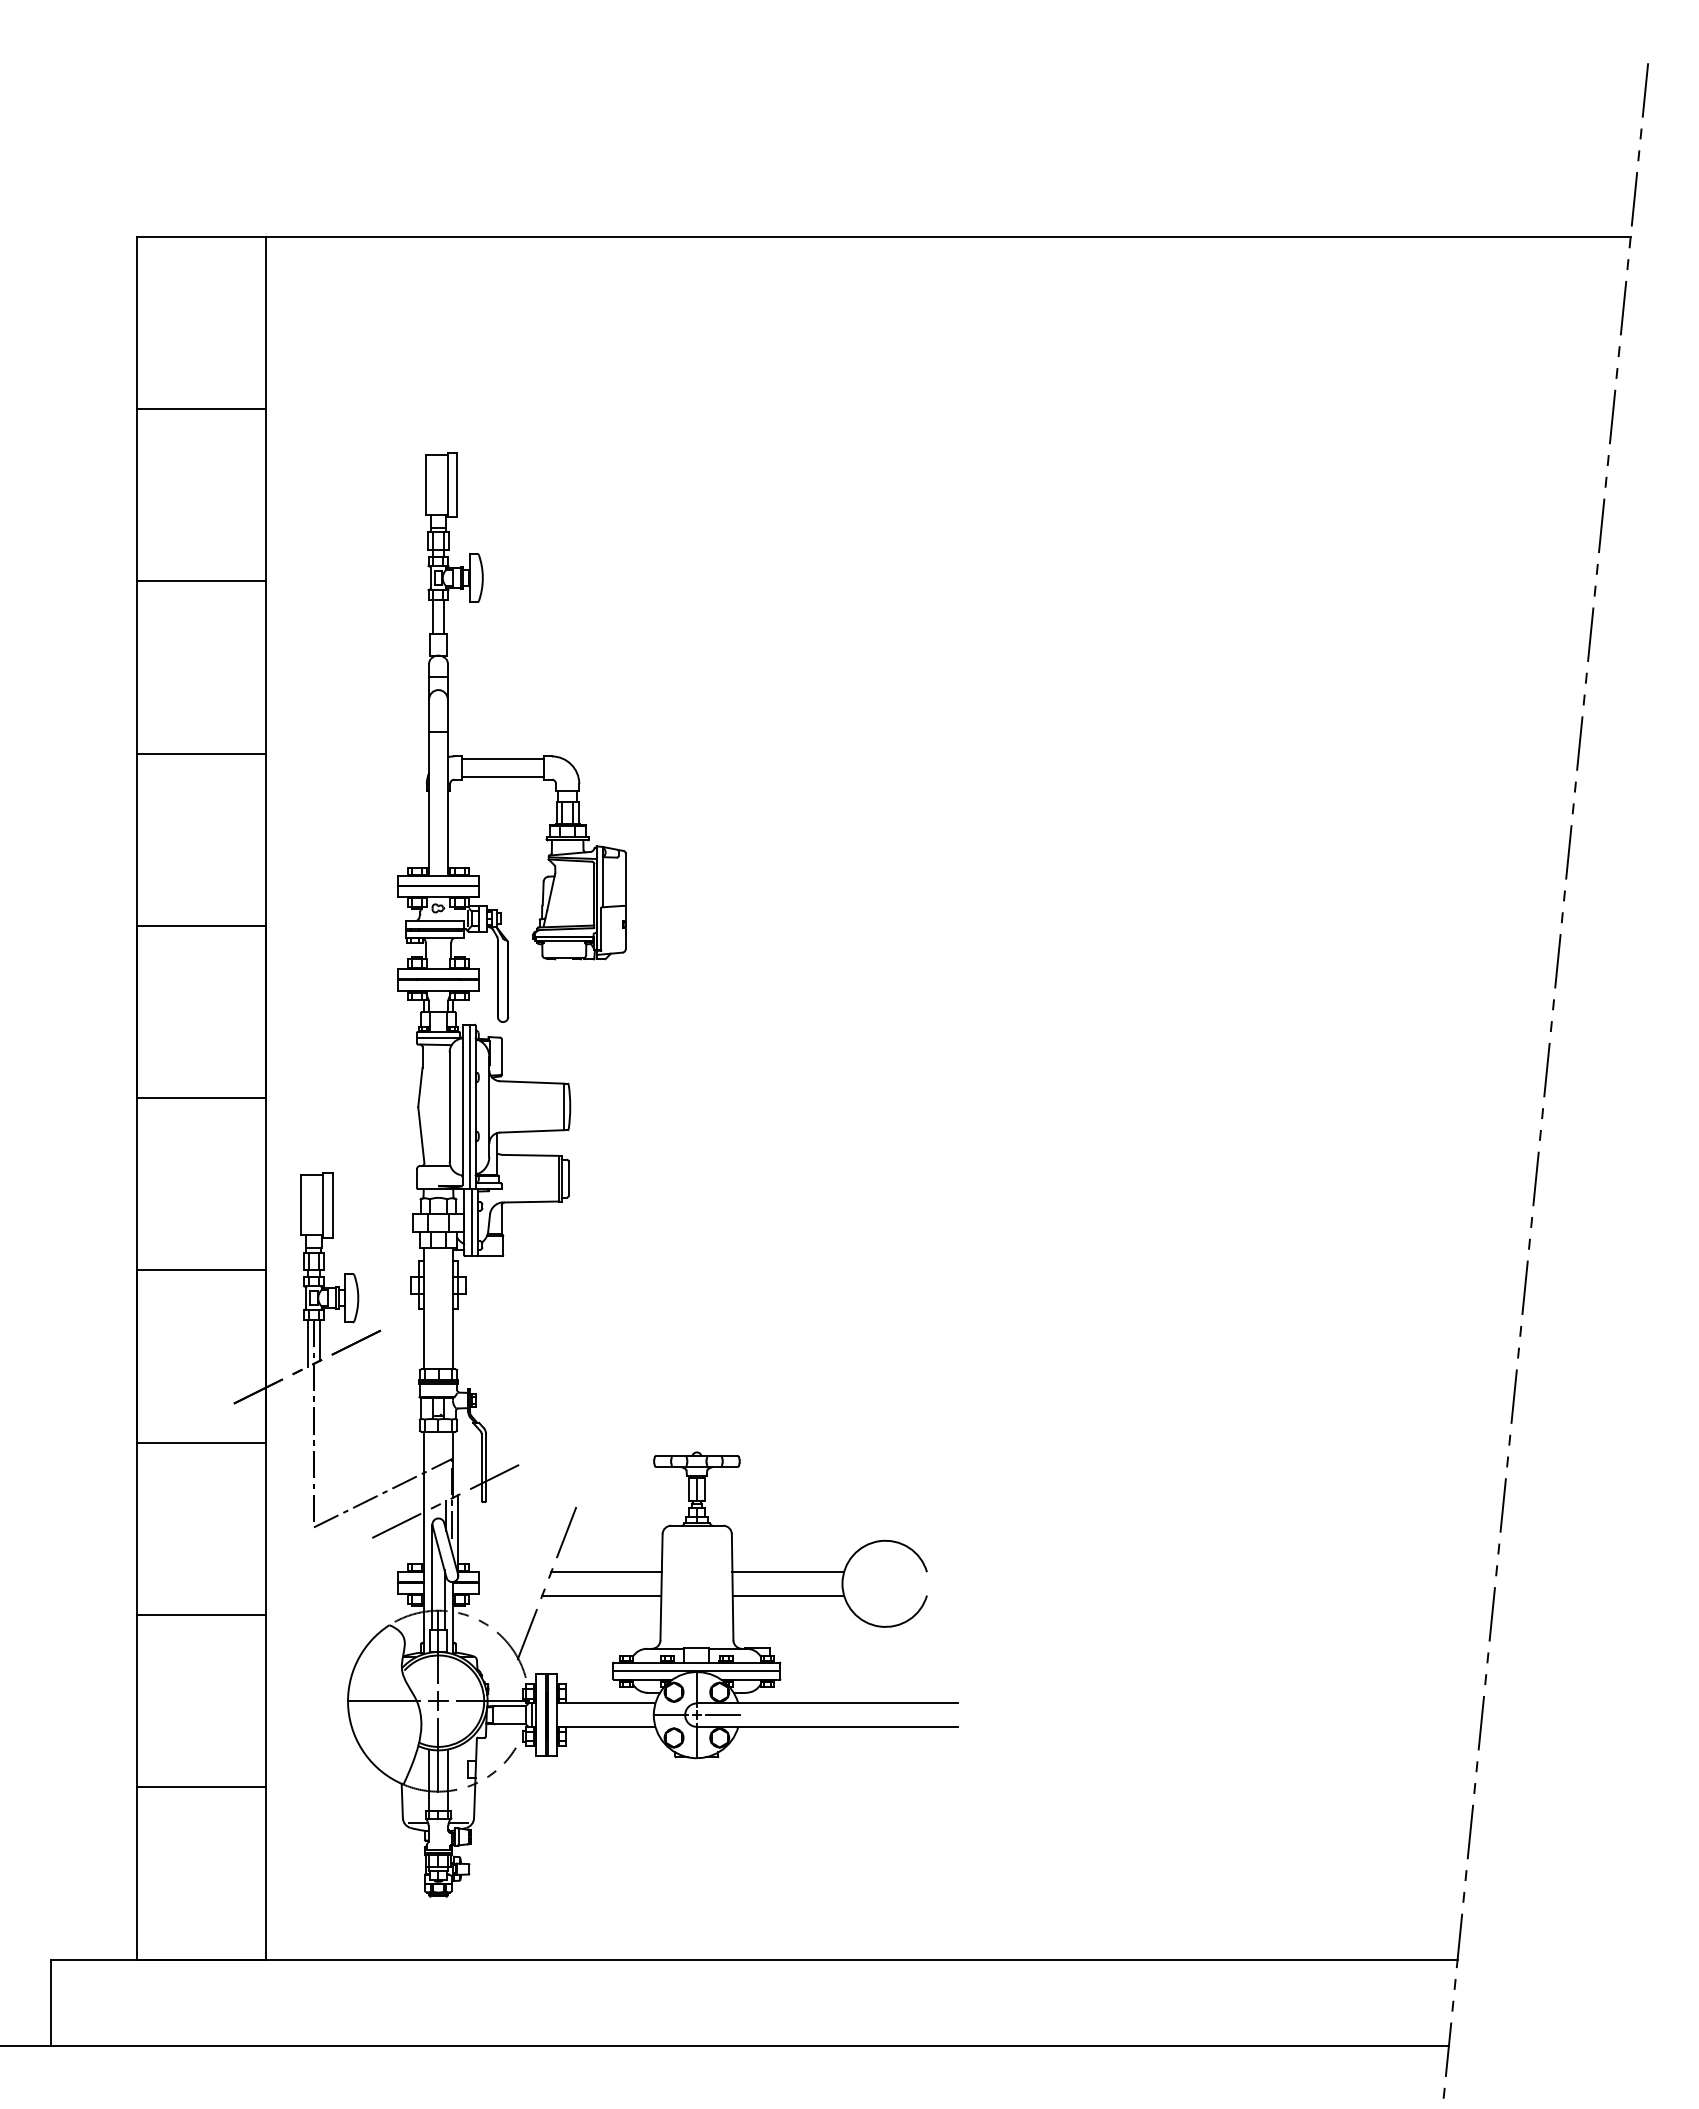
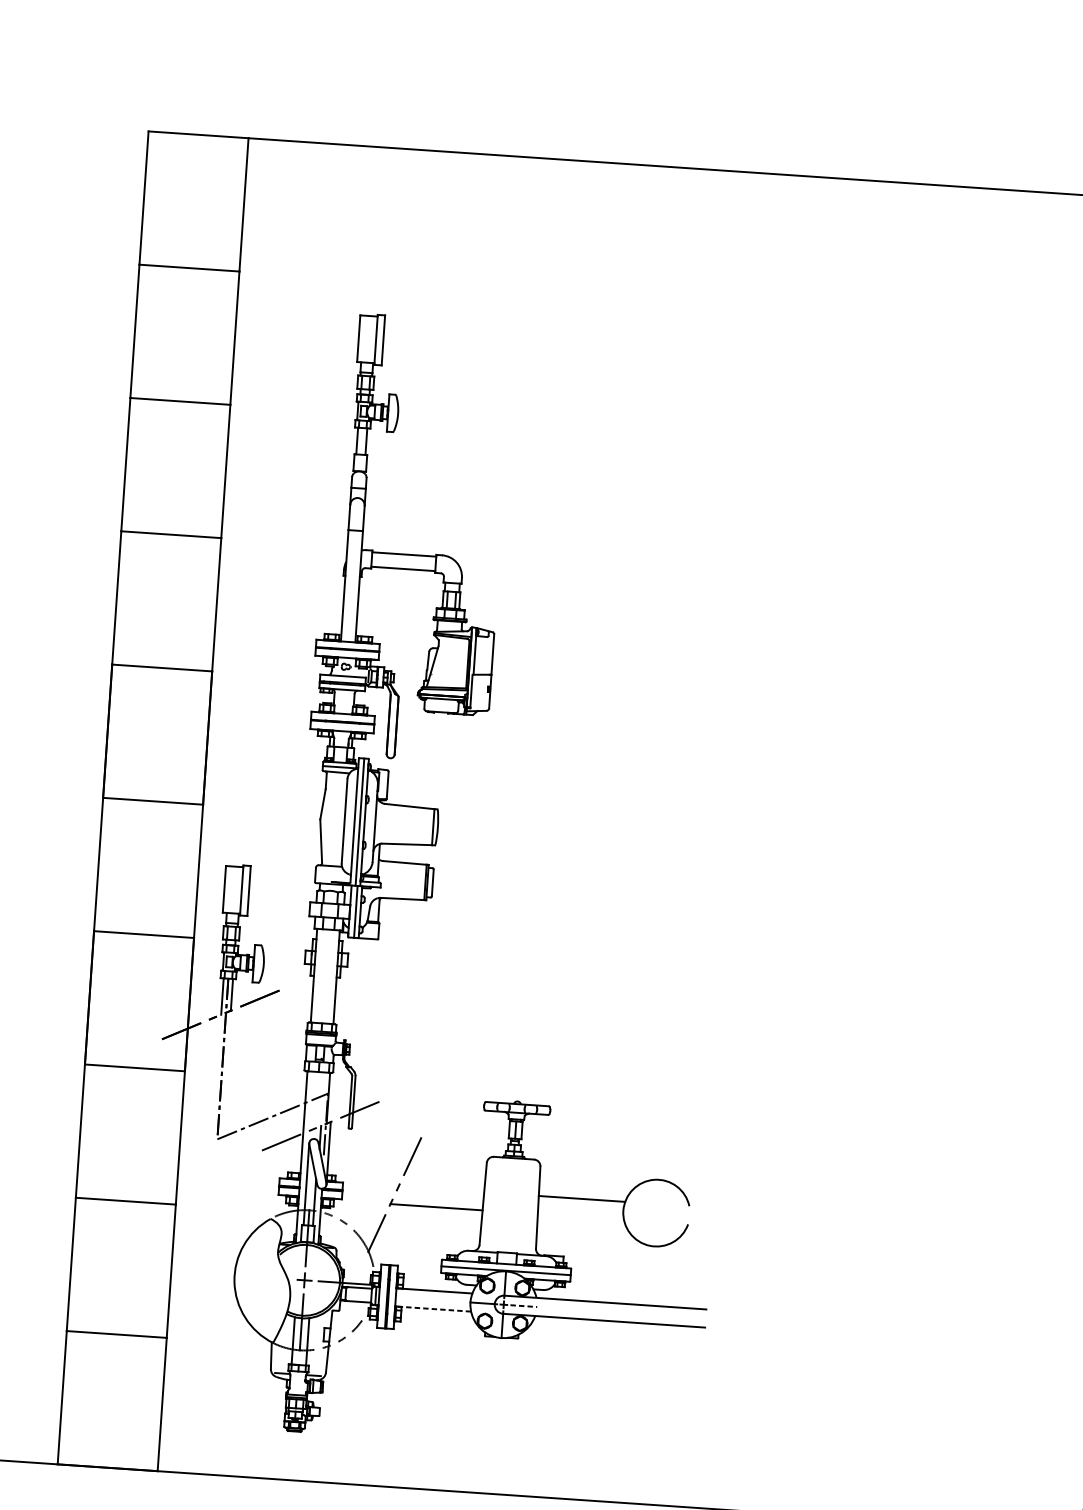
line: (606, 1572) -> (441, 1189), removed
line: (788, 1595) -> (580, 1217), removed
line: (383, 1701) -> (262, 1277), removed
line: (723, 1715) -> (524, 1306), solid -> dashed
line: (605, 1726) -> (432, 1308), solid -> dashed

